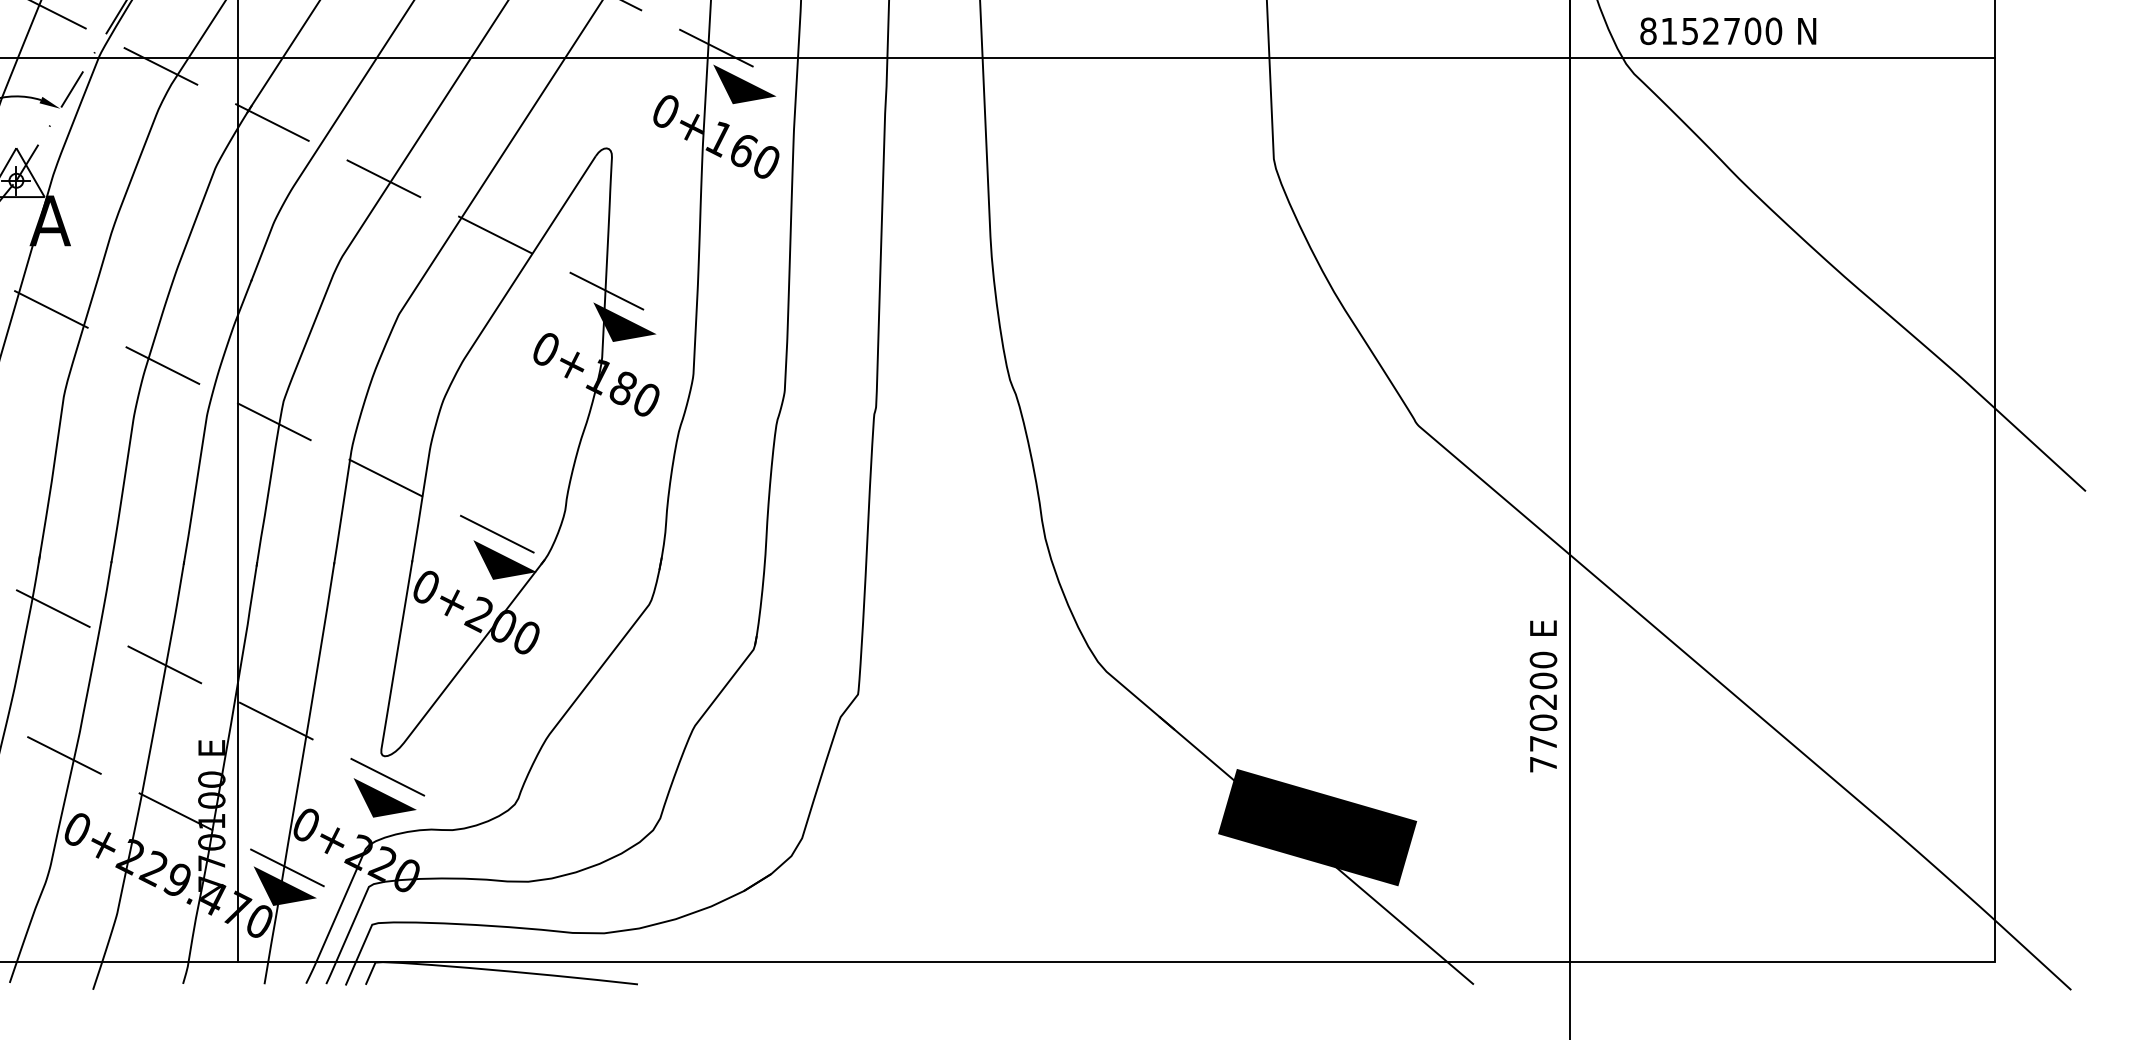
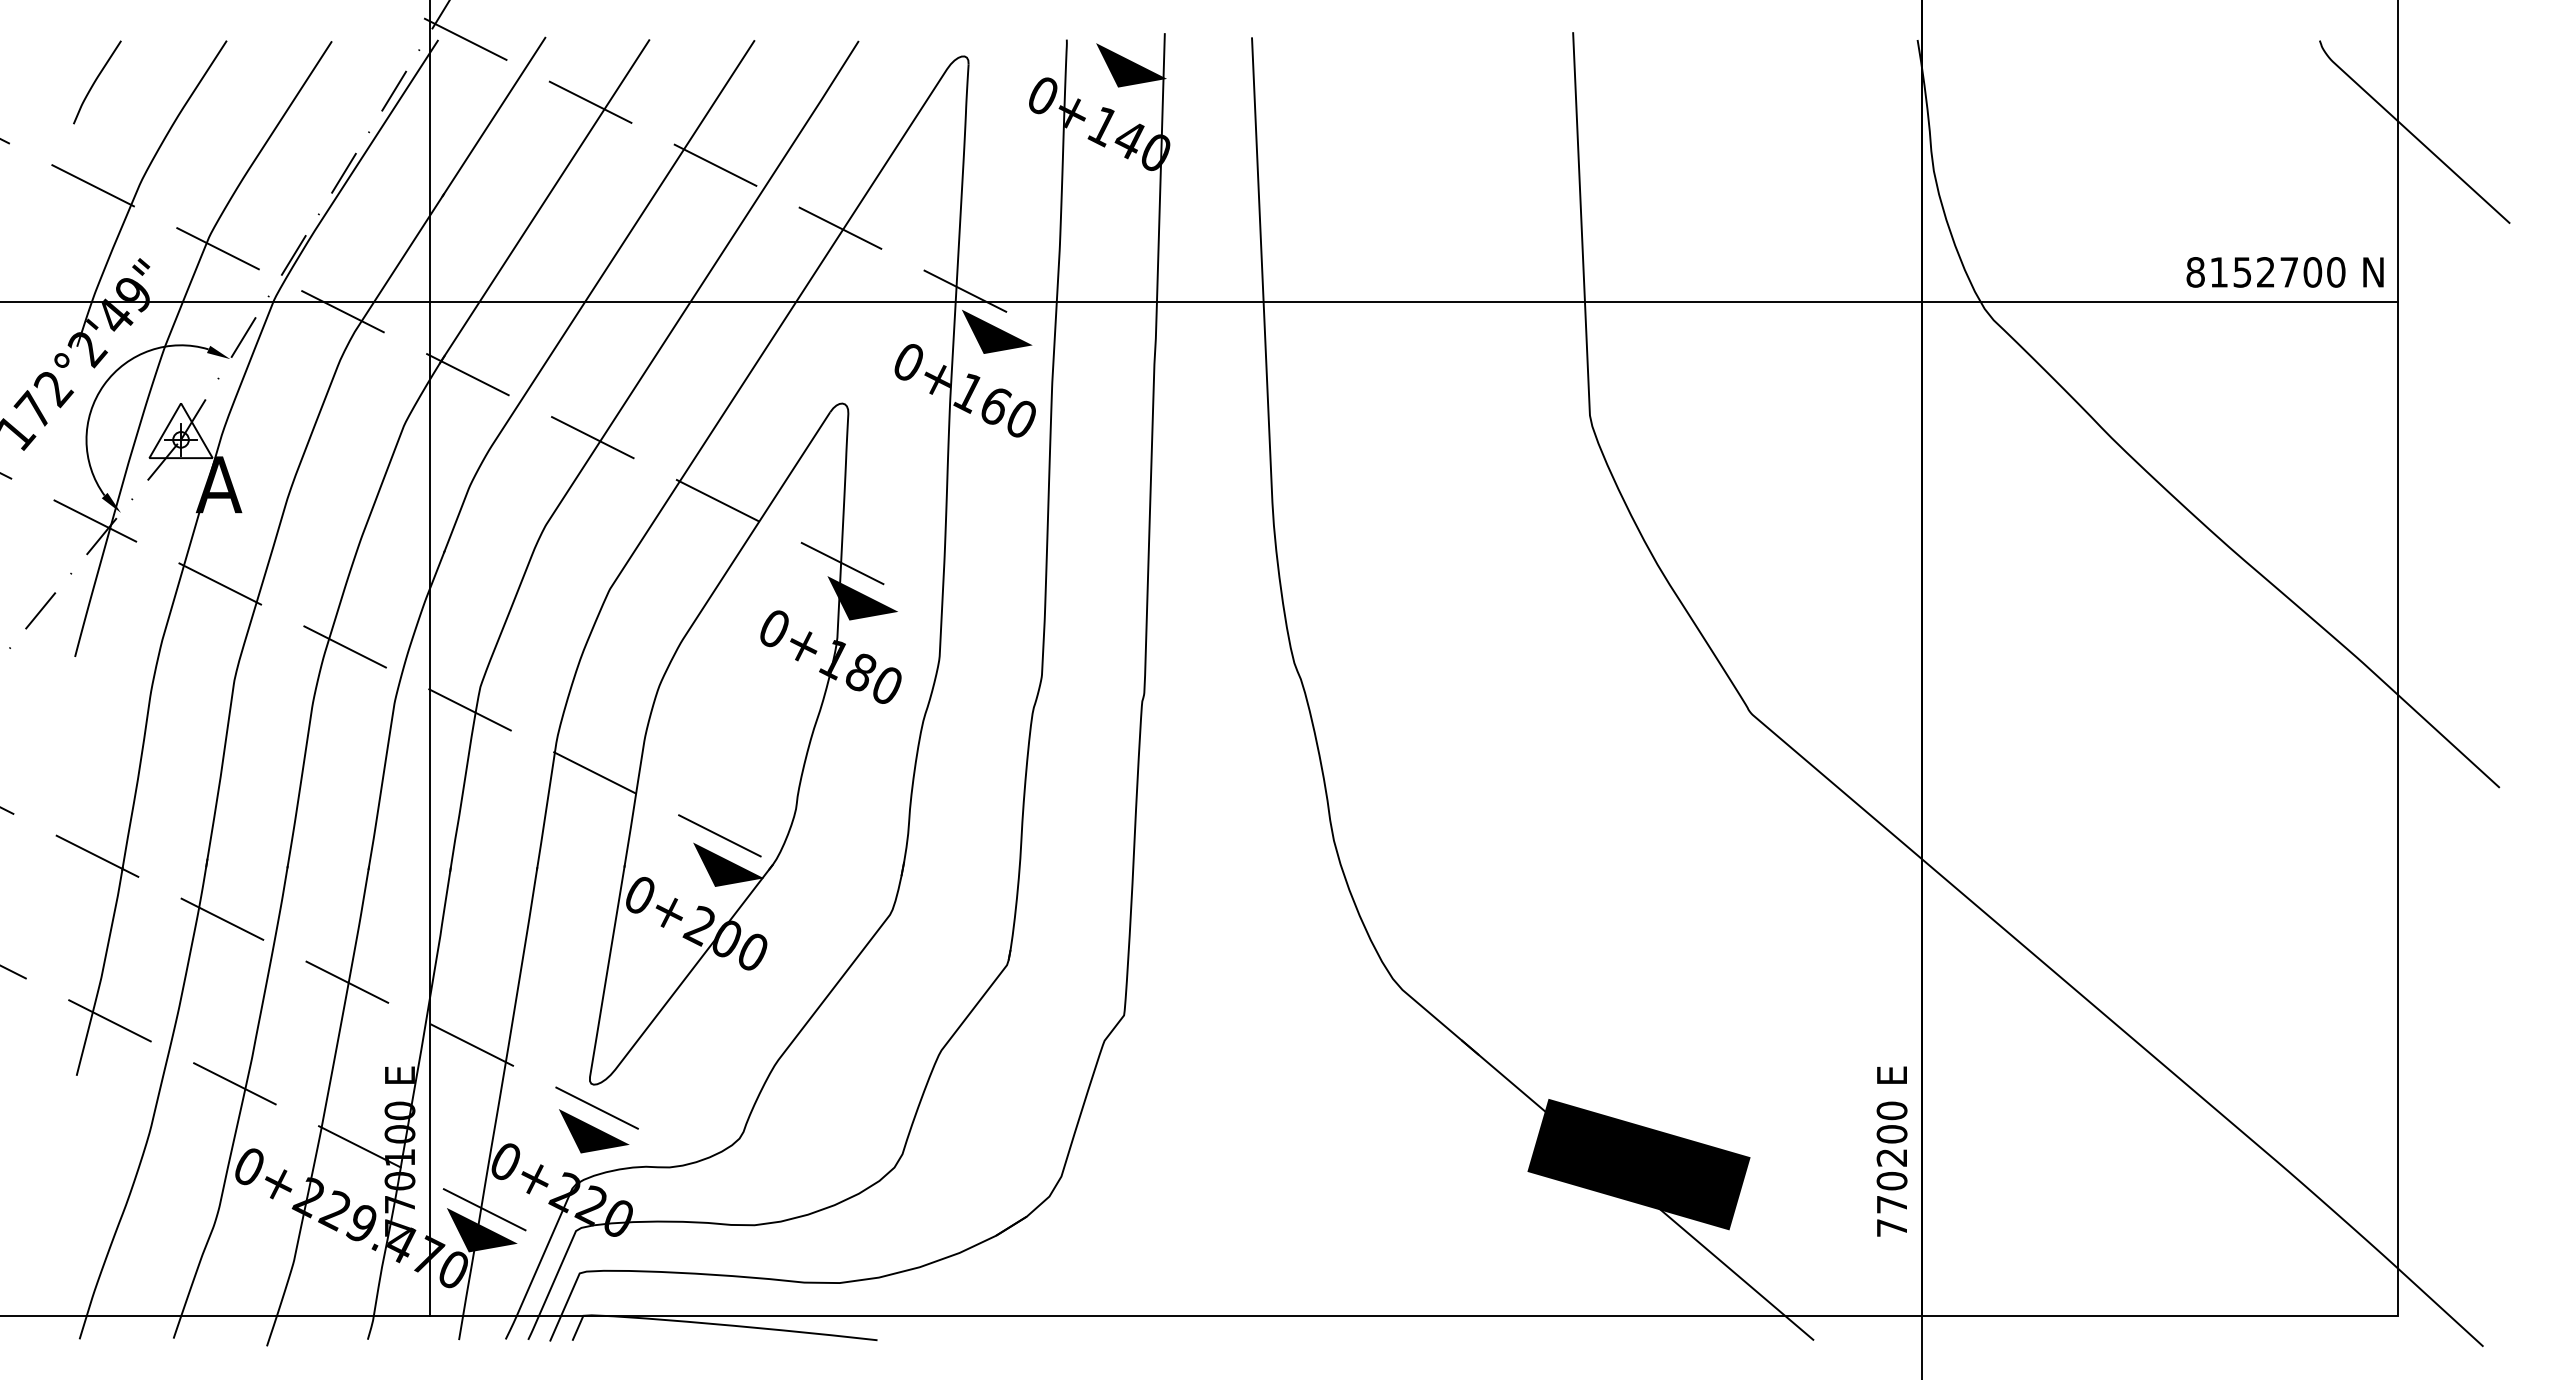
text: (1727, 31) -> (2284, 272), moved
text: (1542, 696) -> (1891, 1151), moved

